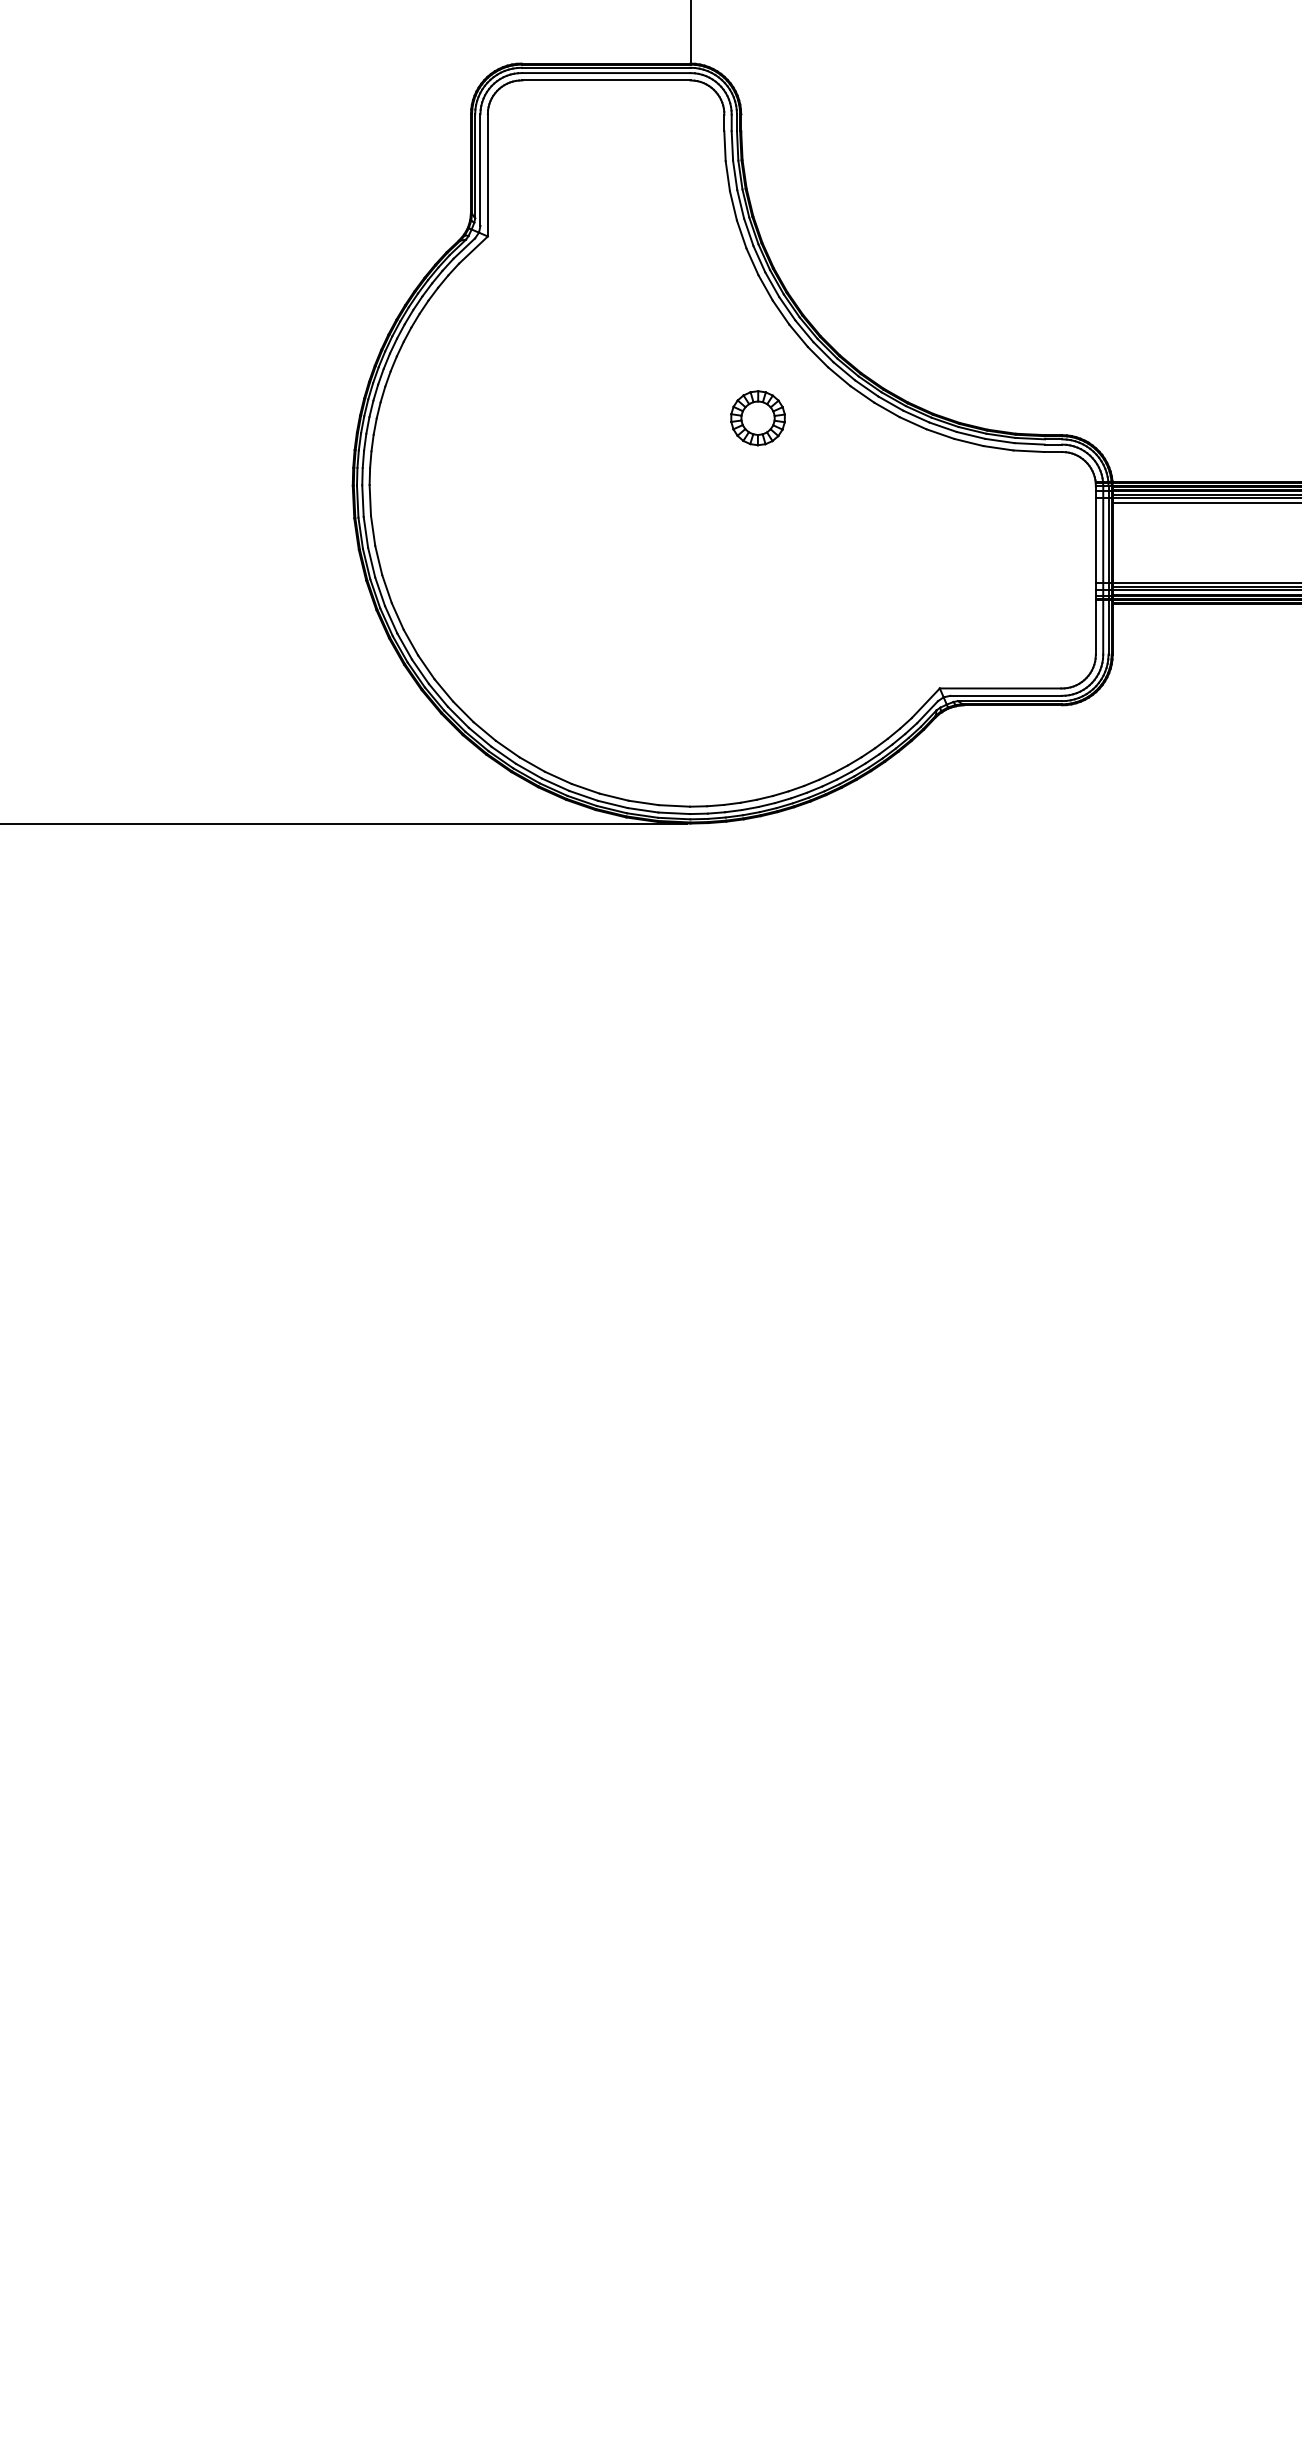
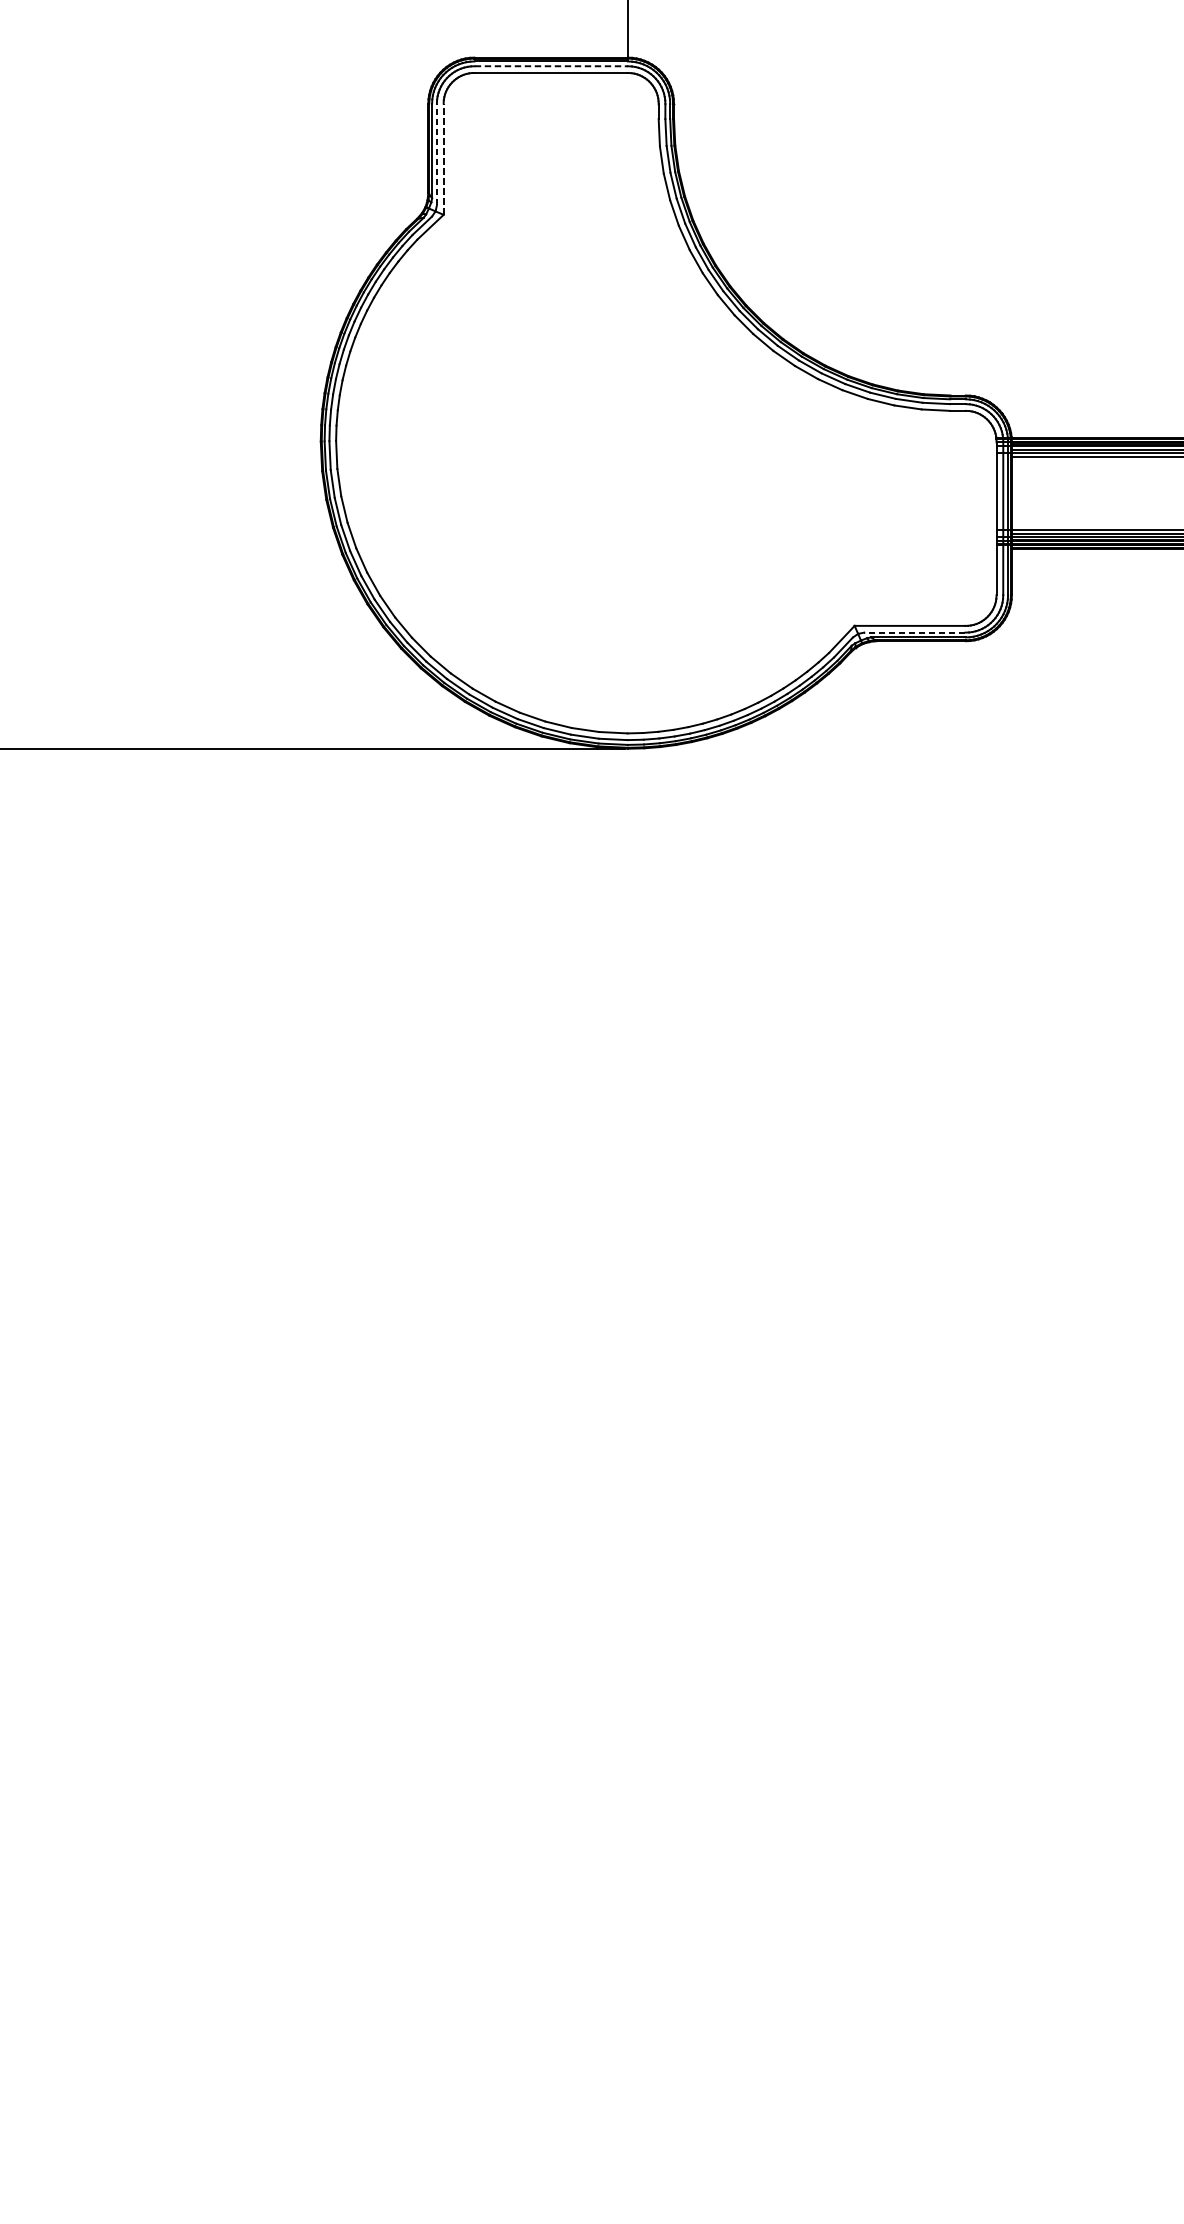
line: (606, 73) -> (551, 66), solid -> dashed
line: (480, 170) -> (436, 154), solid -> dashed
line: (487, 174) -> (443, 158), solid -> dashed
part: (757, 418) -> (688, 380), removed
line: (1006, 695) -> (915, 632), solid -> dashed

